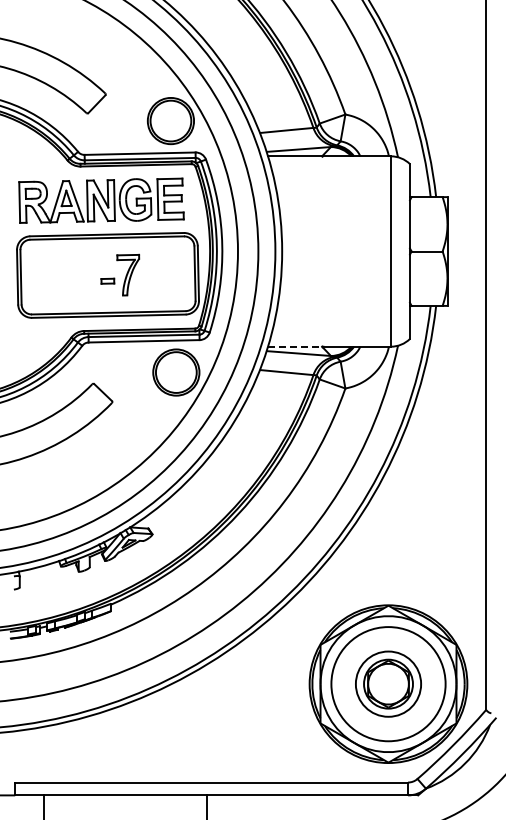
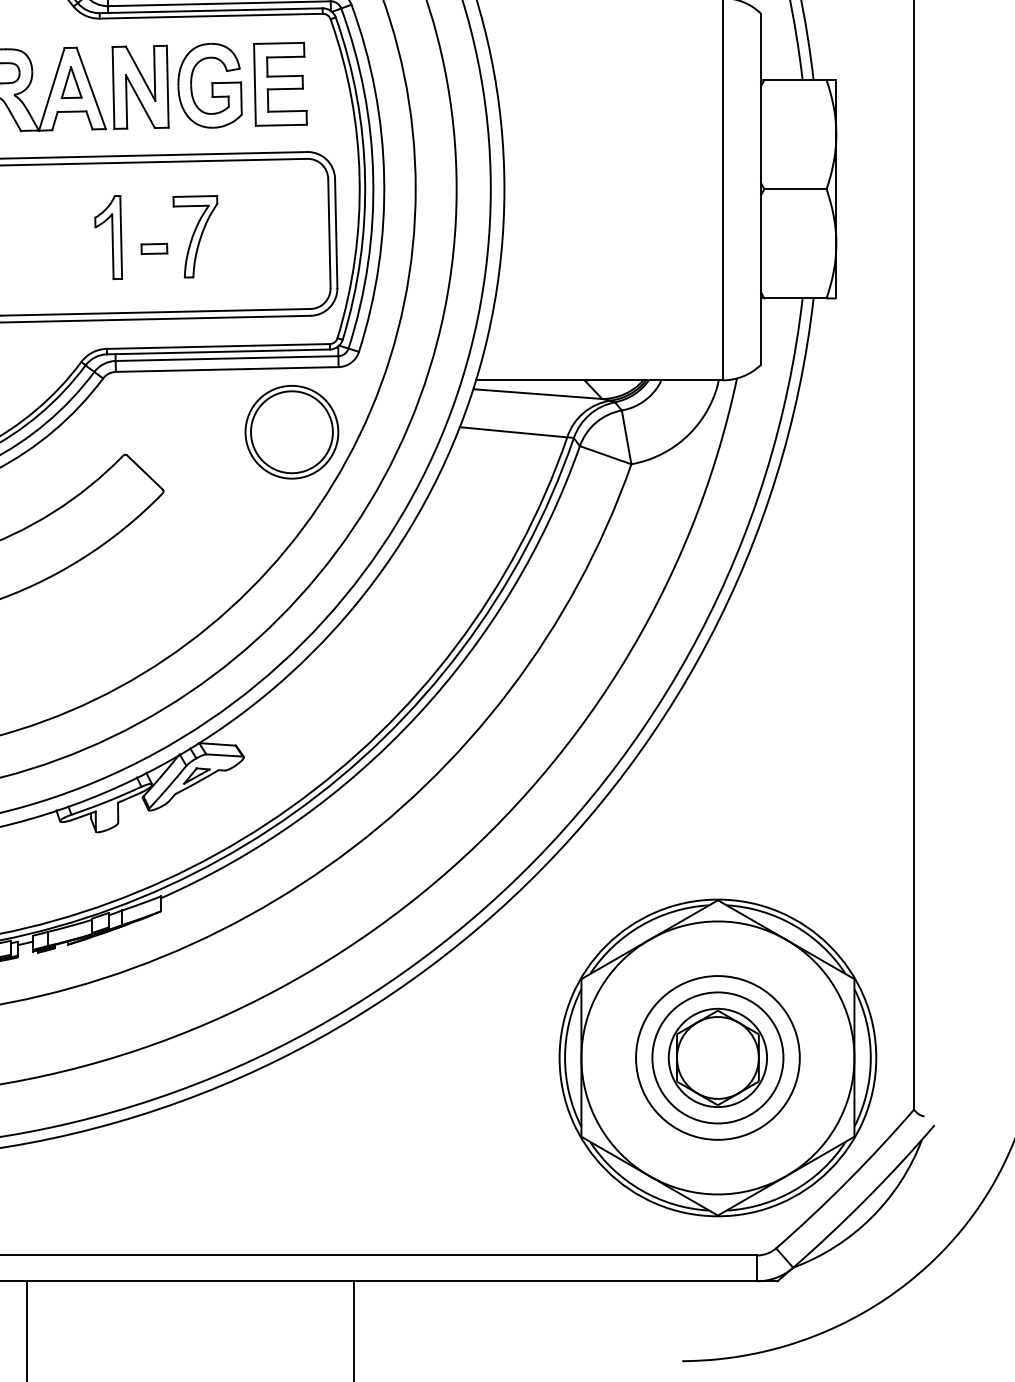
part: (84, 275) -> (107, 237), added
line: (295, 346) -> (531, 379), dashed -> solid
circle: (388, 683) -> (717, 1056), size x0.71

